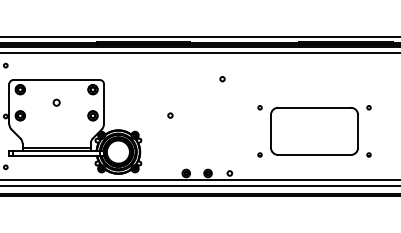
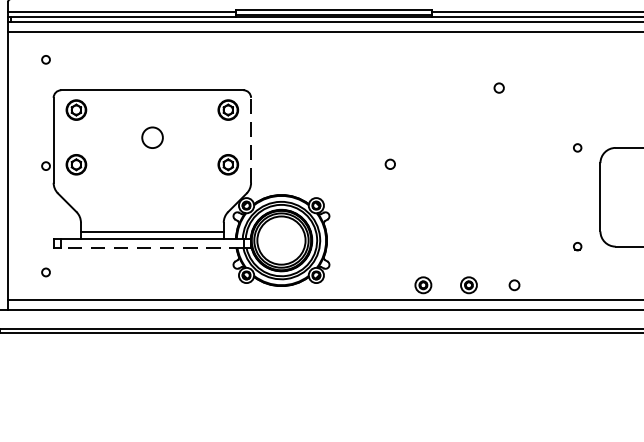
circle: (56, 102) -> (151, 136), size x1.6
line: (103, 103) -> (250, 138), solid -> dashed
line: (56, 155) -> (151, 247), solid -> dashed

